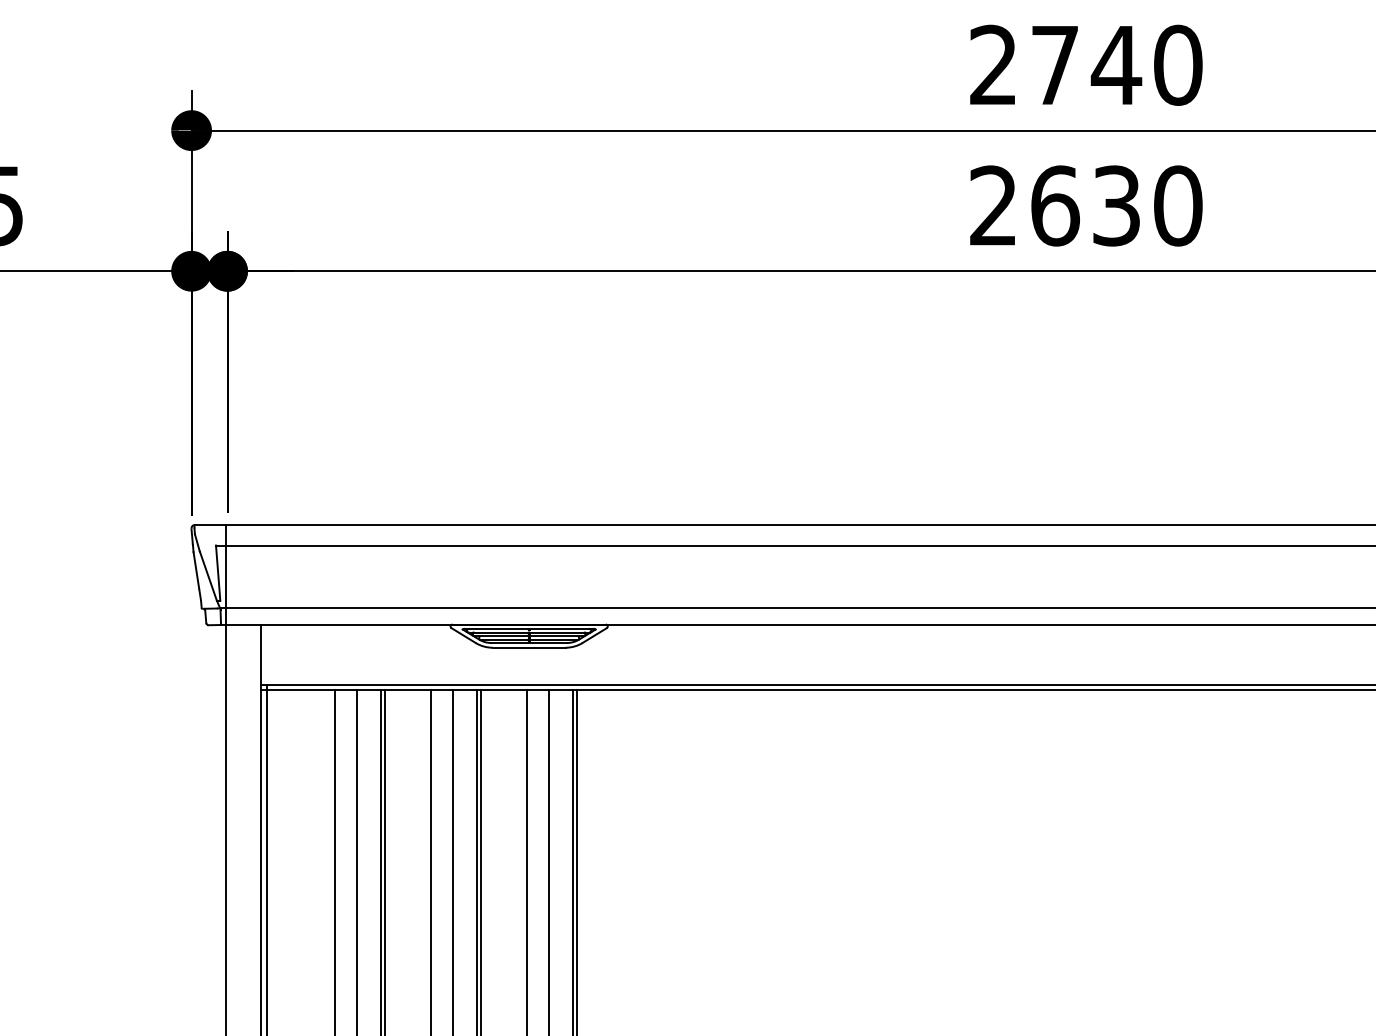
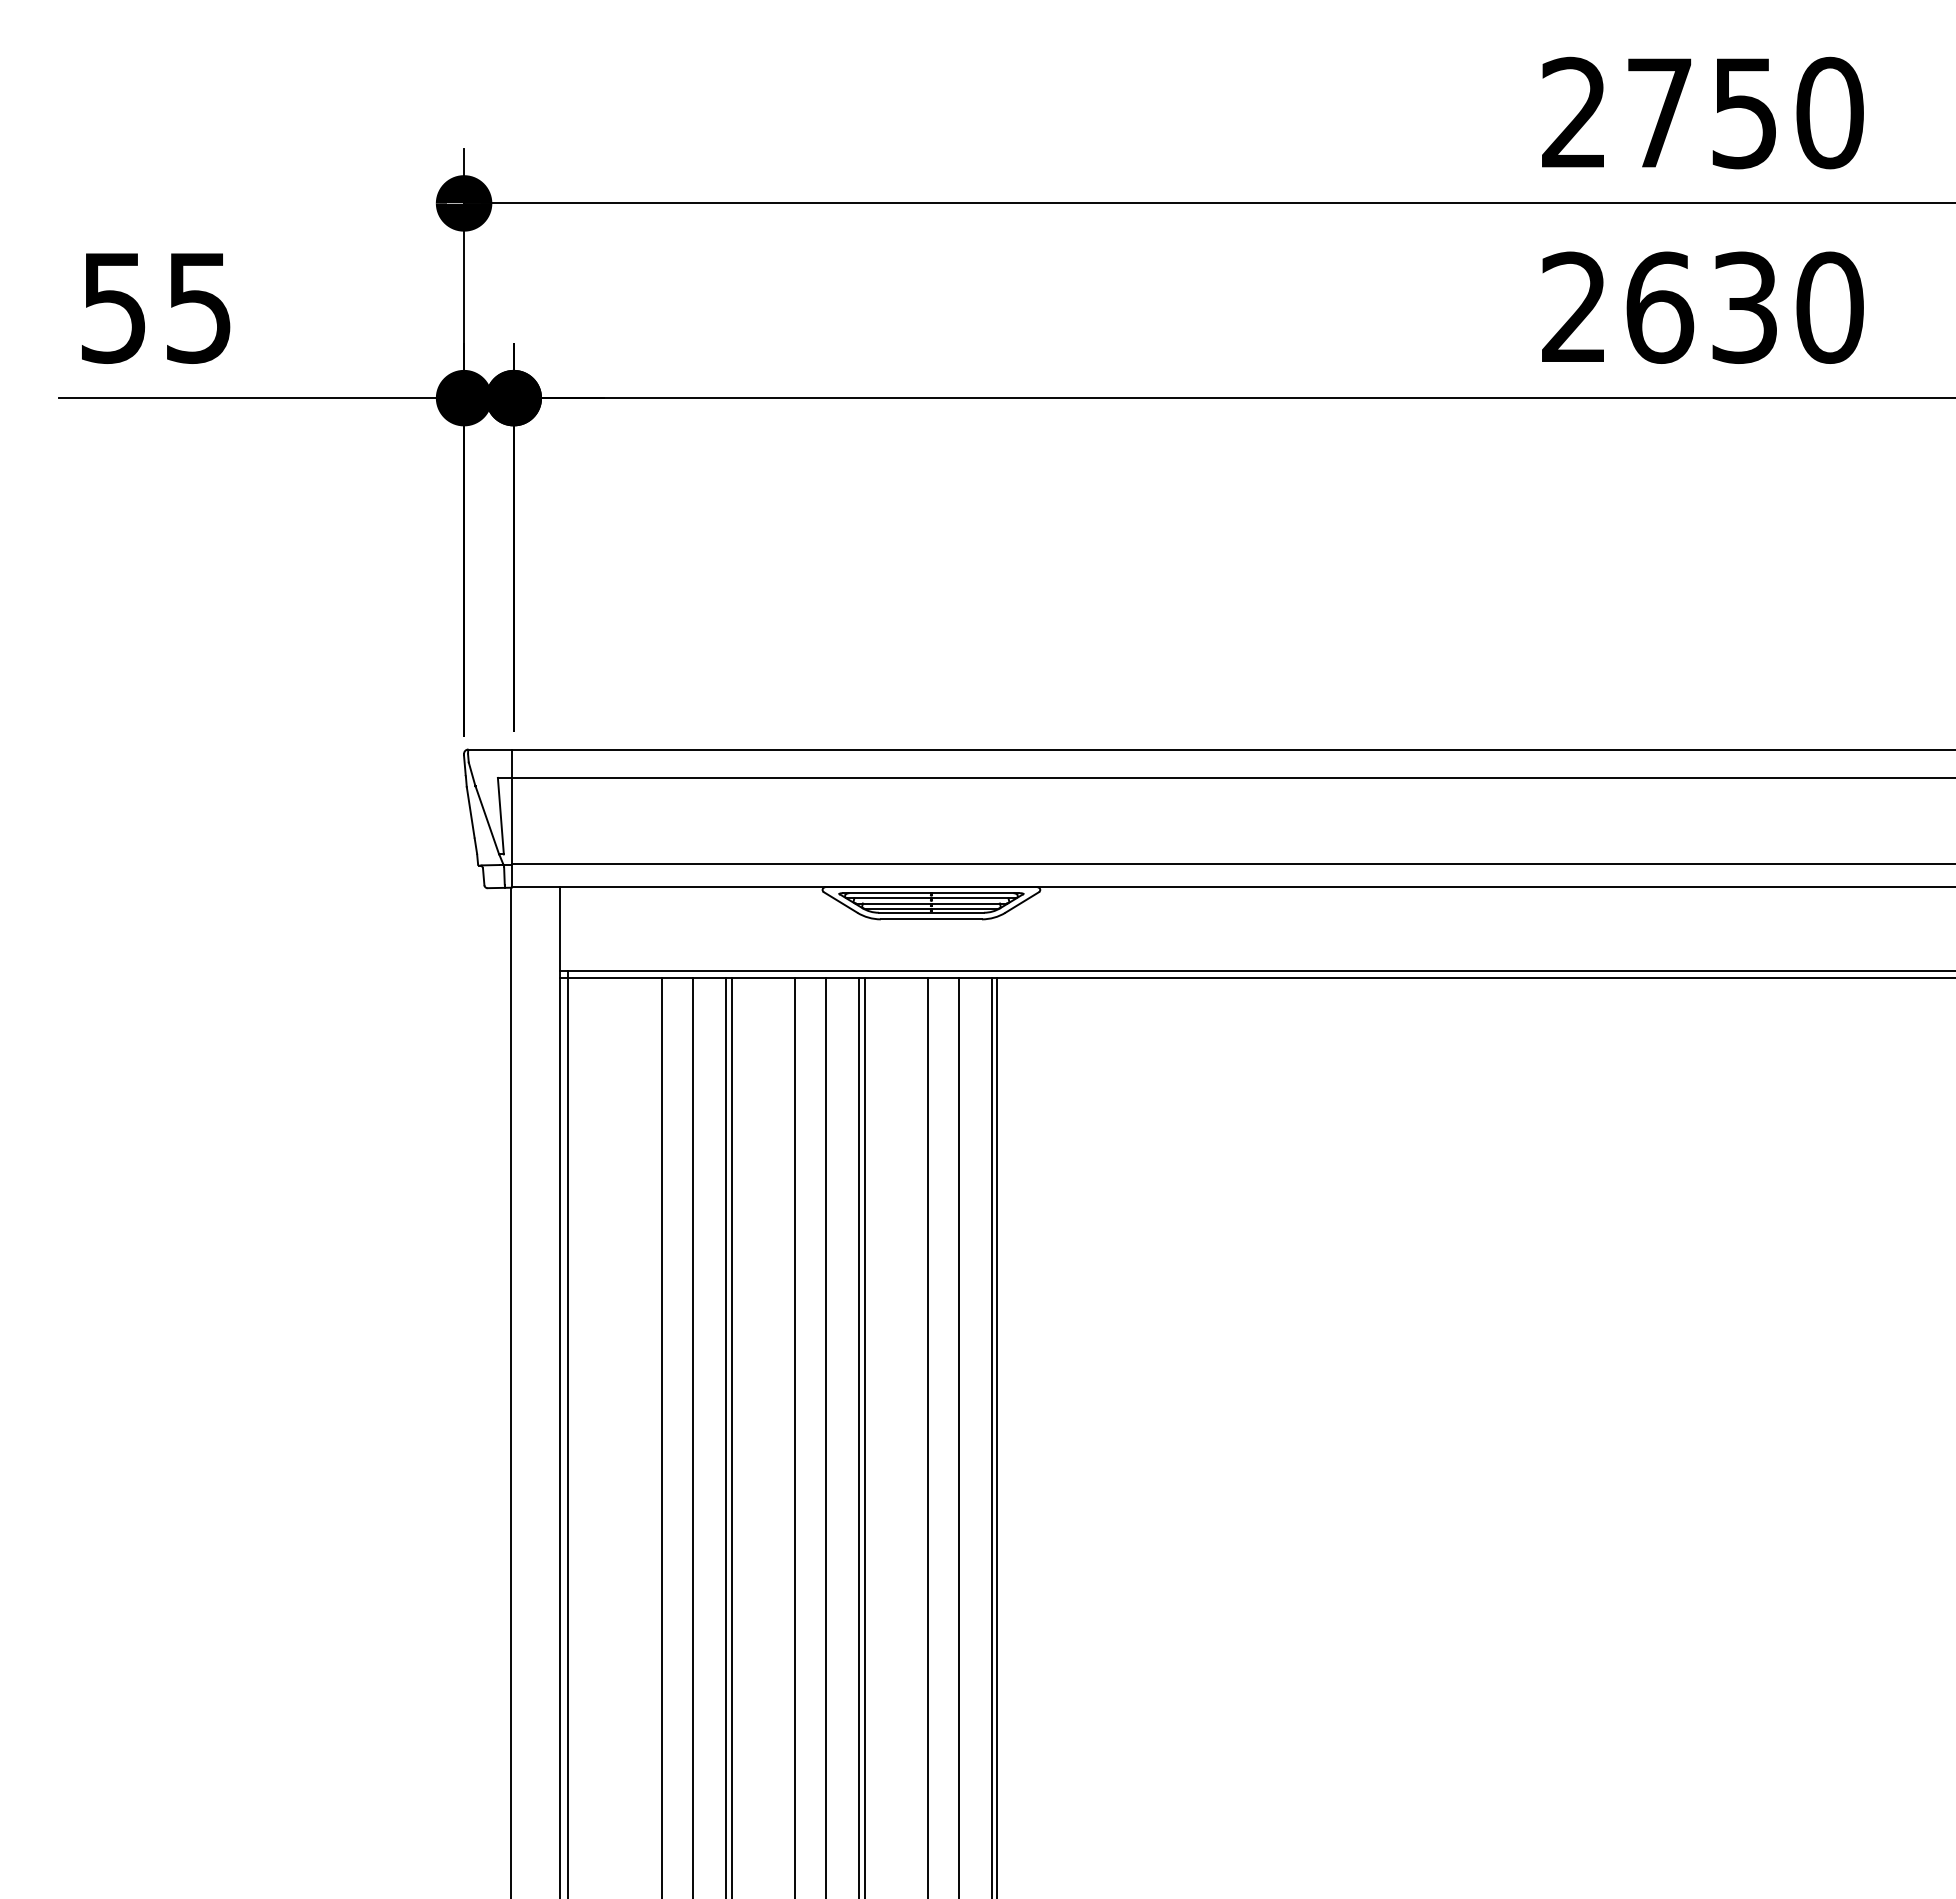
text: (1116, 65) -> (1744, 113), 2740 -> 2750

